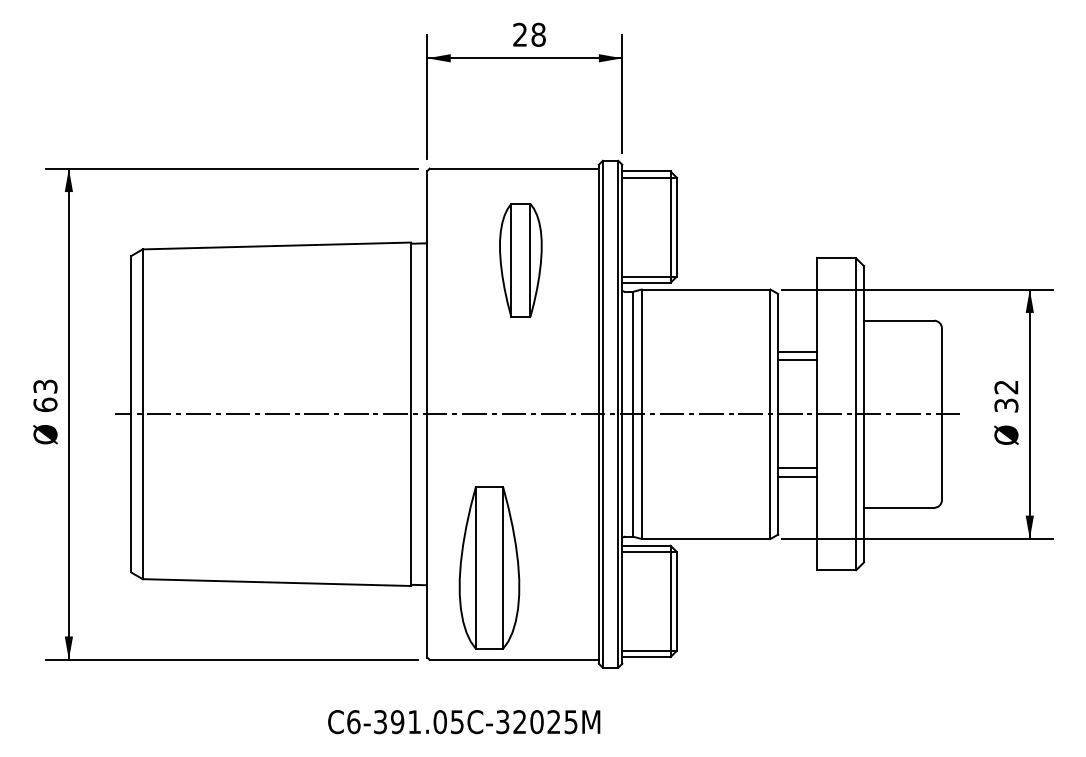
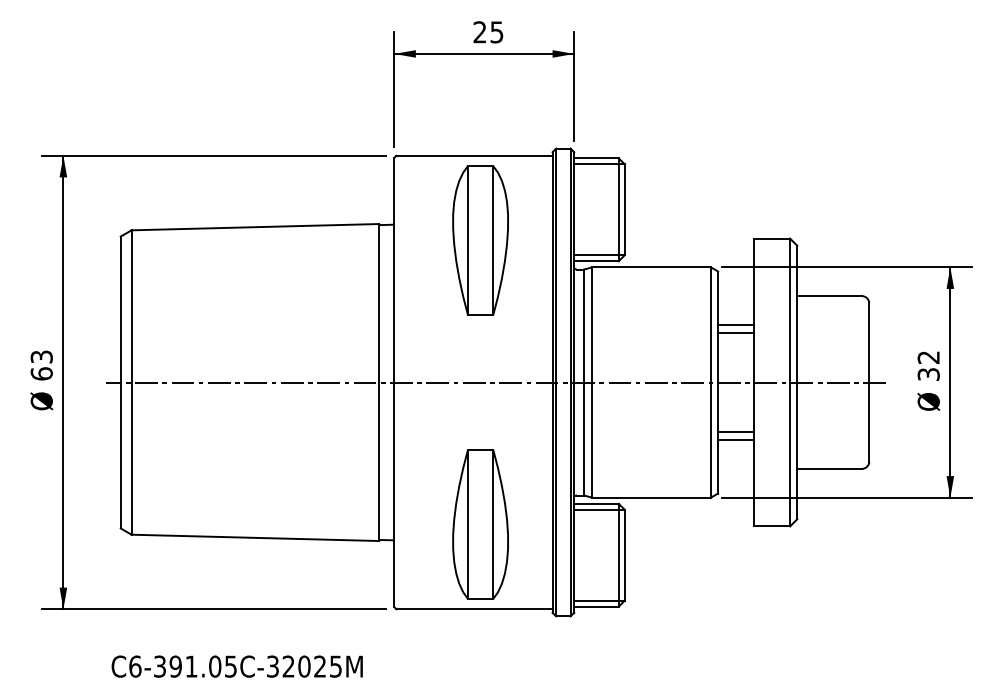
text: (538, 35) -> (496, 32), 28 -> 25
part: (520, 260) -> (480, 240), size x1.43
part: (489, 568) -> (480, 524), moved
text: (463, 721) -> (236, 666), moved

